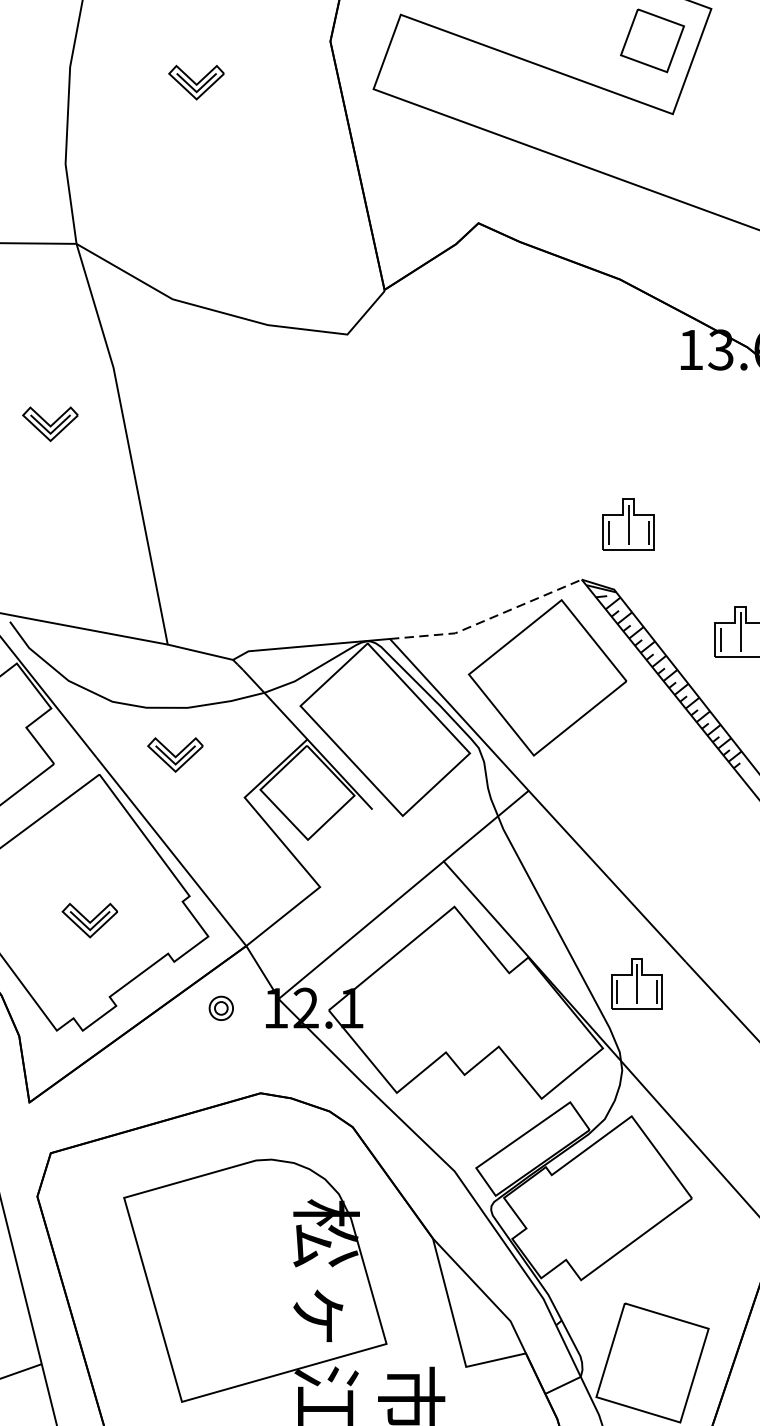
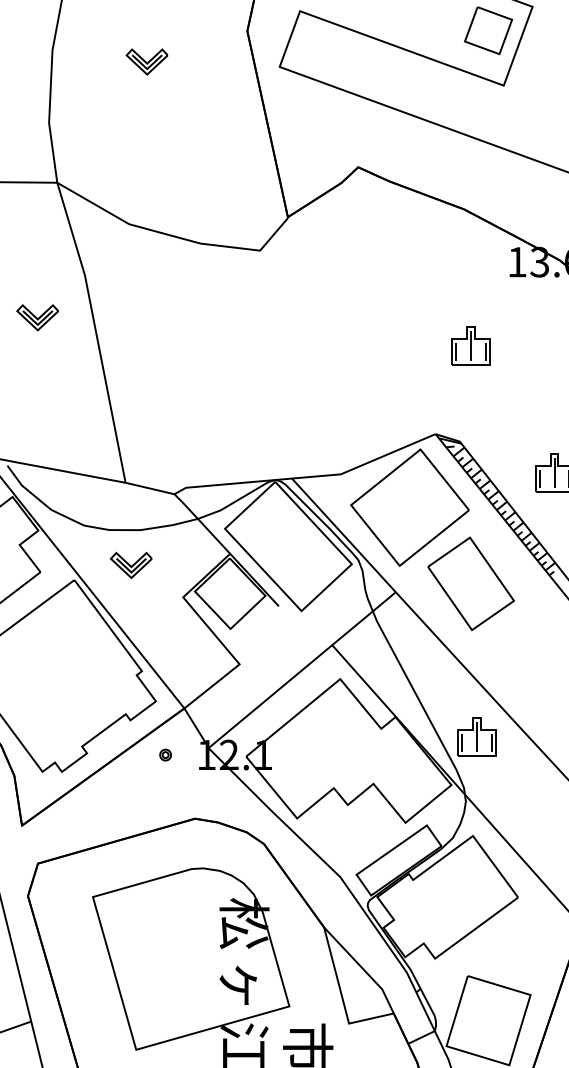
part: (628, 524) -> (470, 345), moved
line: (486, 620) -> (364, 464), dashed -> solid
part: (628, 779) -> (470, 583), added
part: (88, 919) -> (66, 688), removed
part: (221, 1007) -> (165, 754), size x0.62

